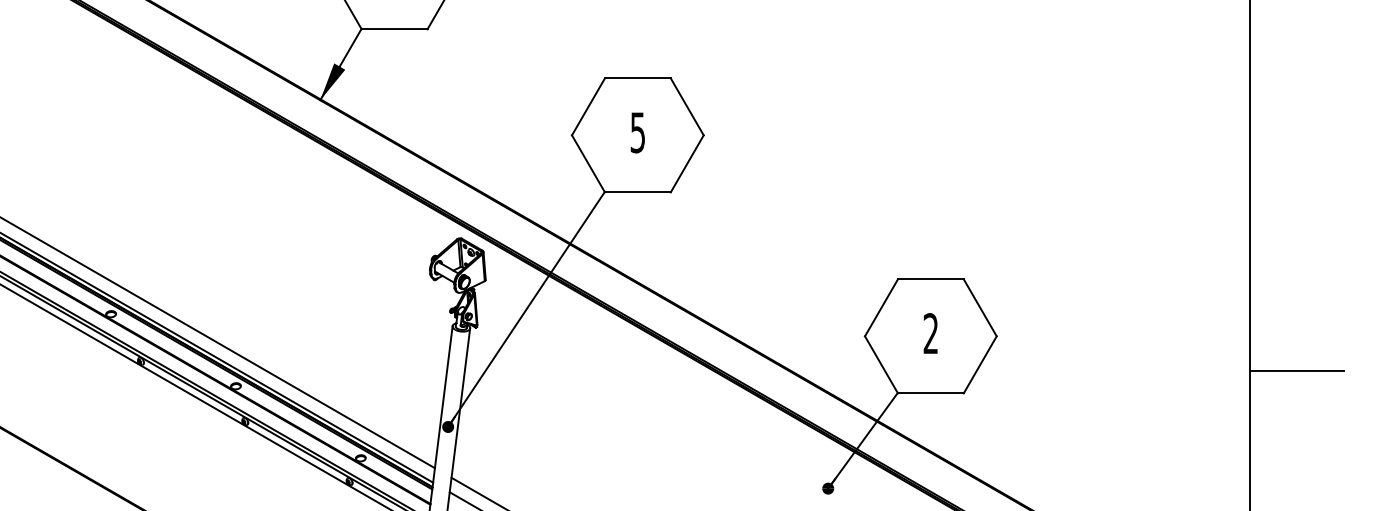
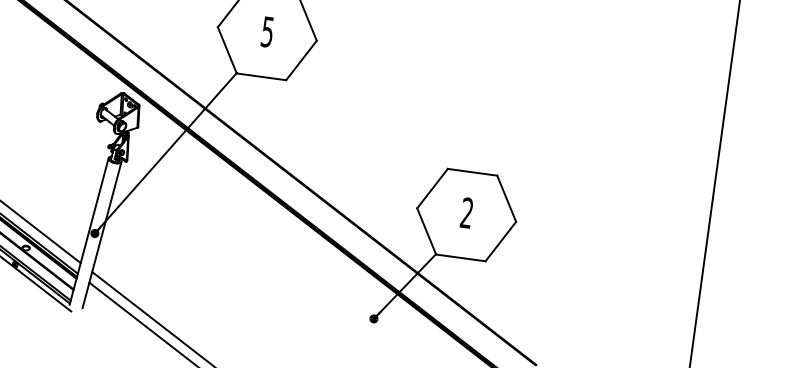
line: (1296, 370) -> (737, 278), removed

